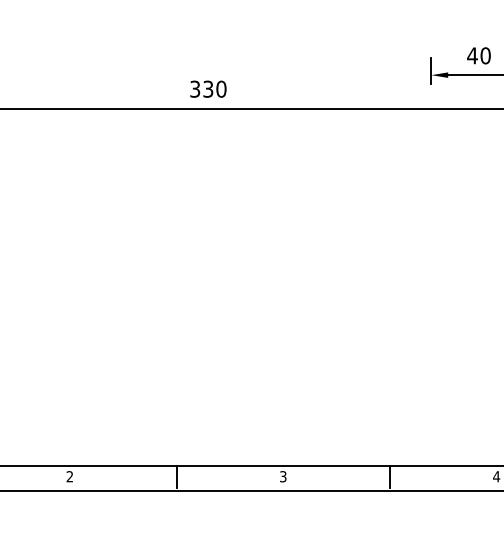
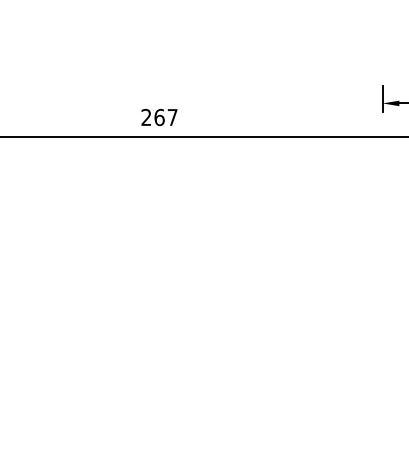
text: (208, 88) -> (159, 116), 330 -> 267

